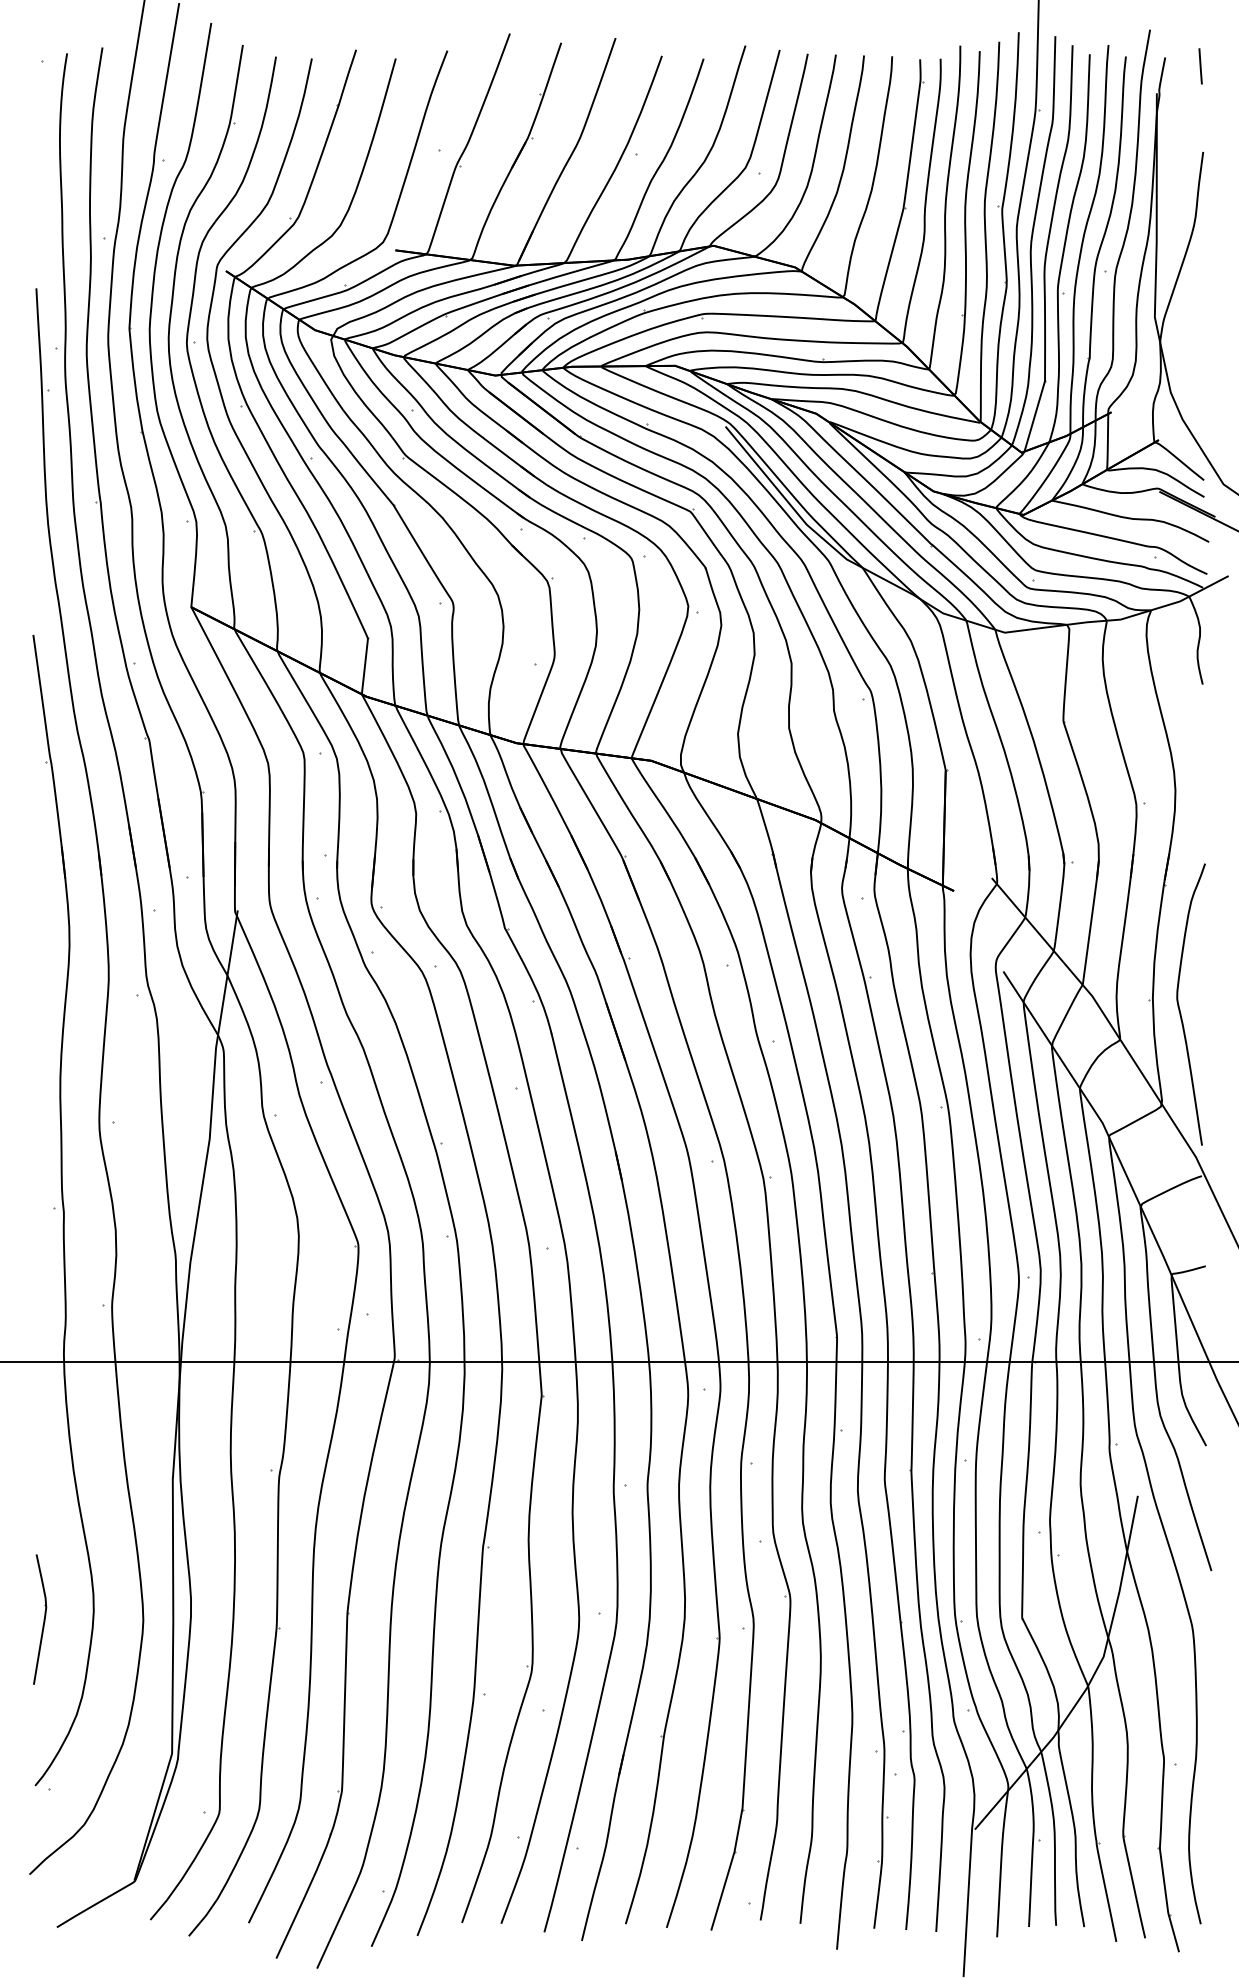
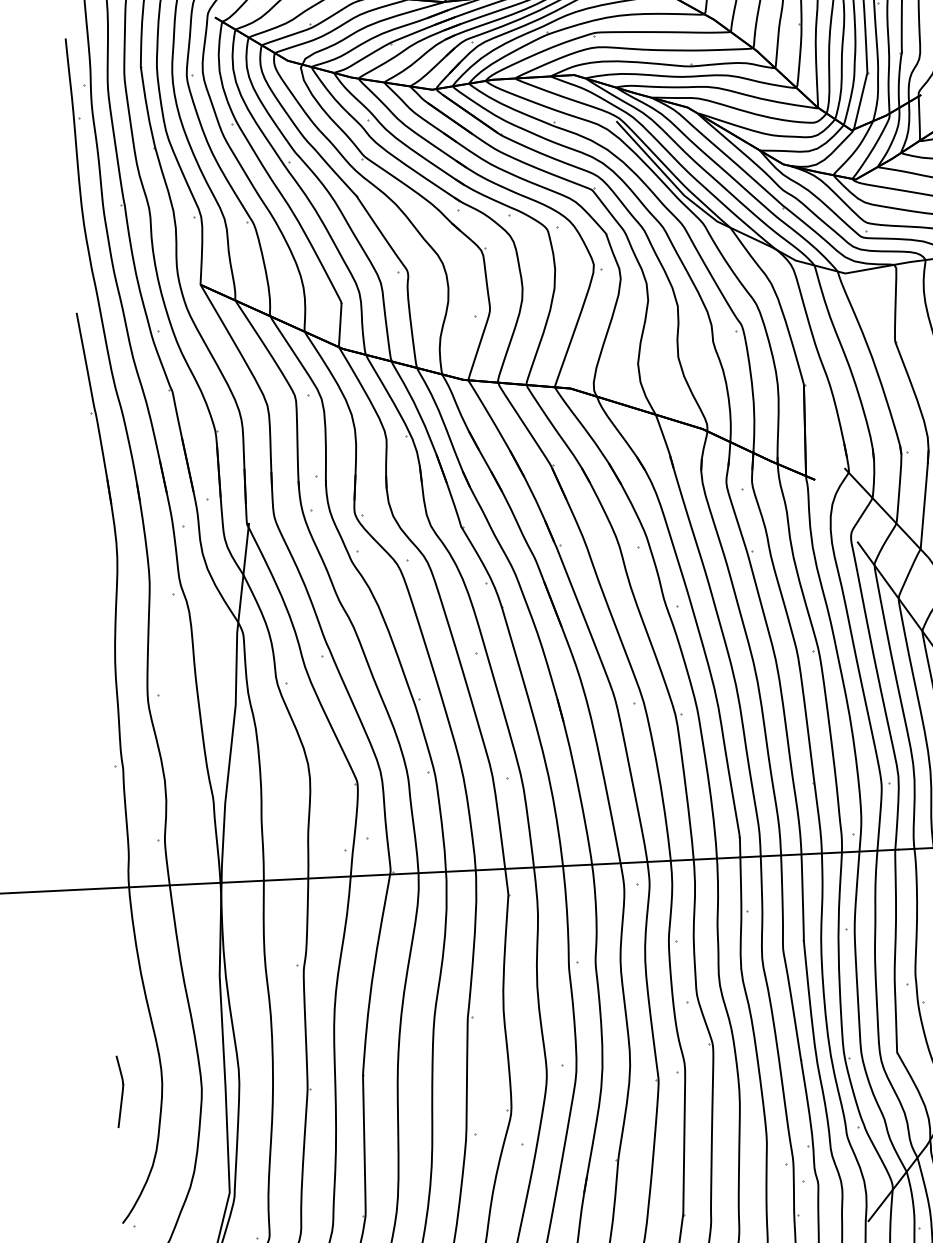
part: (40, 1619) -> (120, 1091), size x0.7

